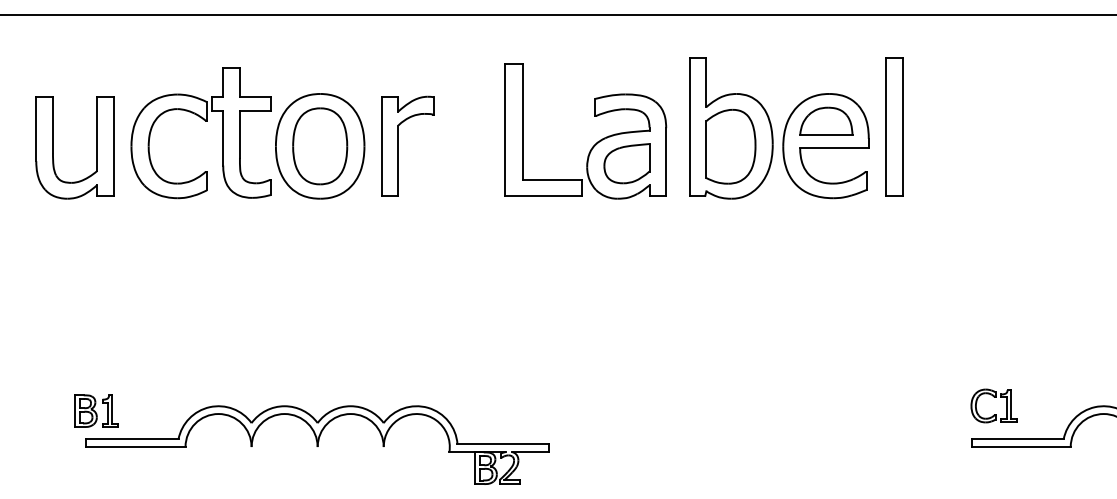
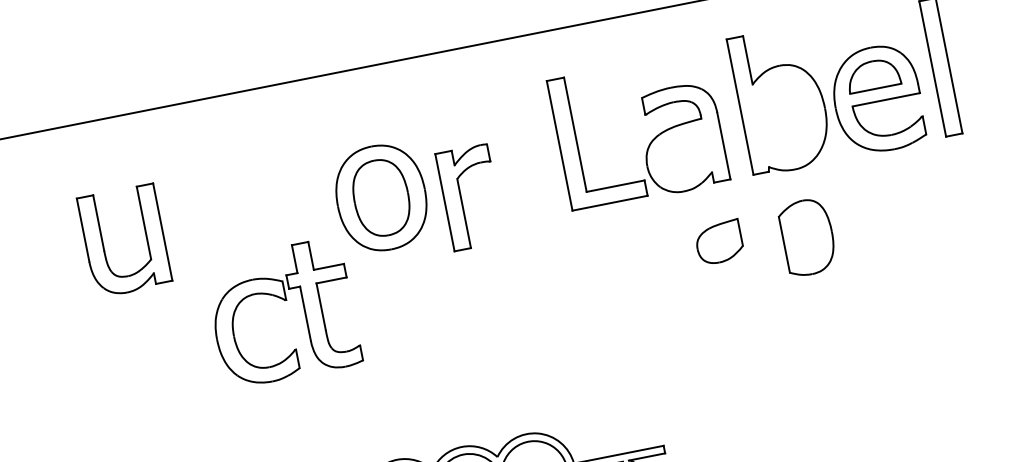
part: (205, 121) -> (284, 300), moved
part: (398, 145) -> (461, 198), moved
part: (730, 146) -> (807, 237), moved
part: (53, 147) -> (103, 244), moved
part: (626, 163) -> (718, 242), moved

